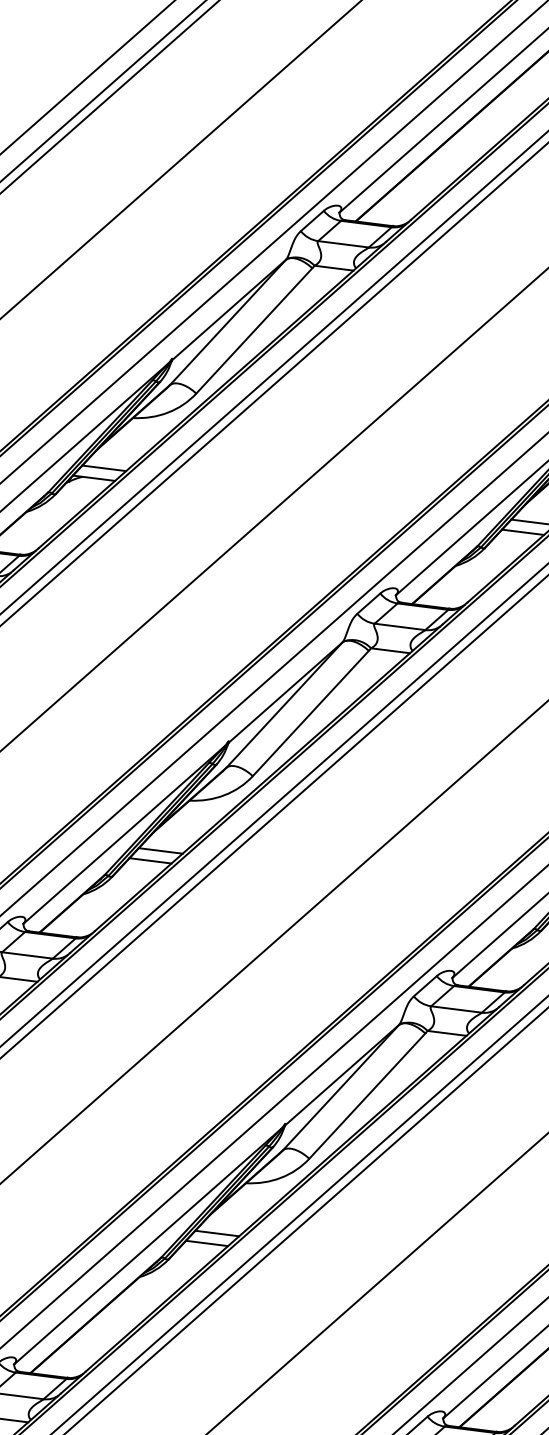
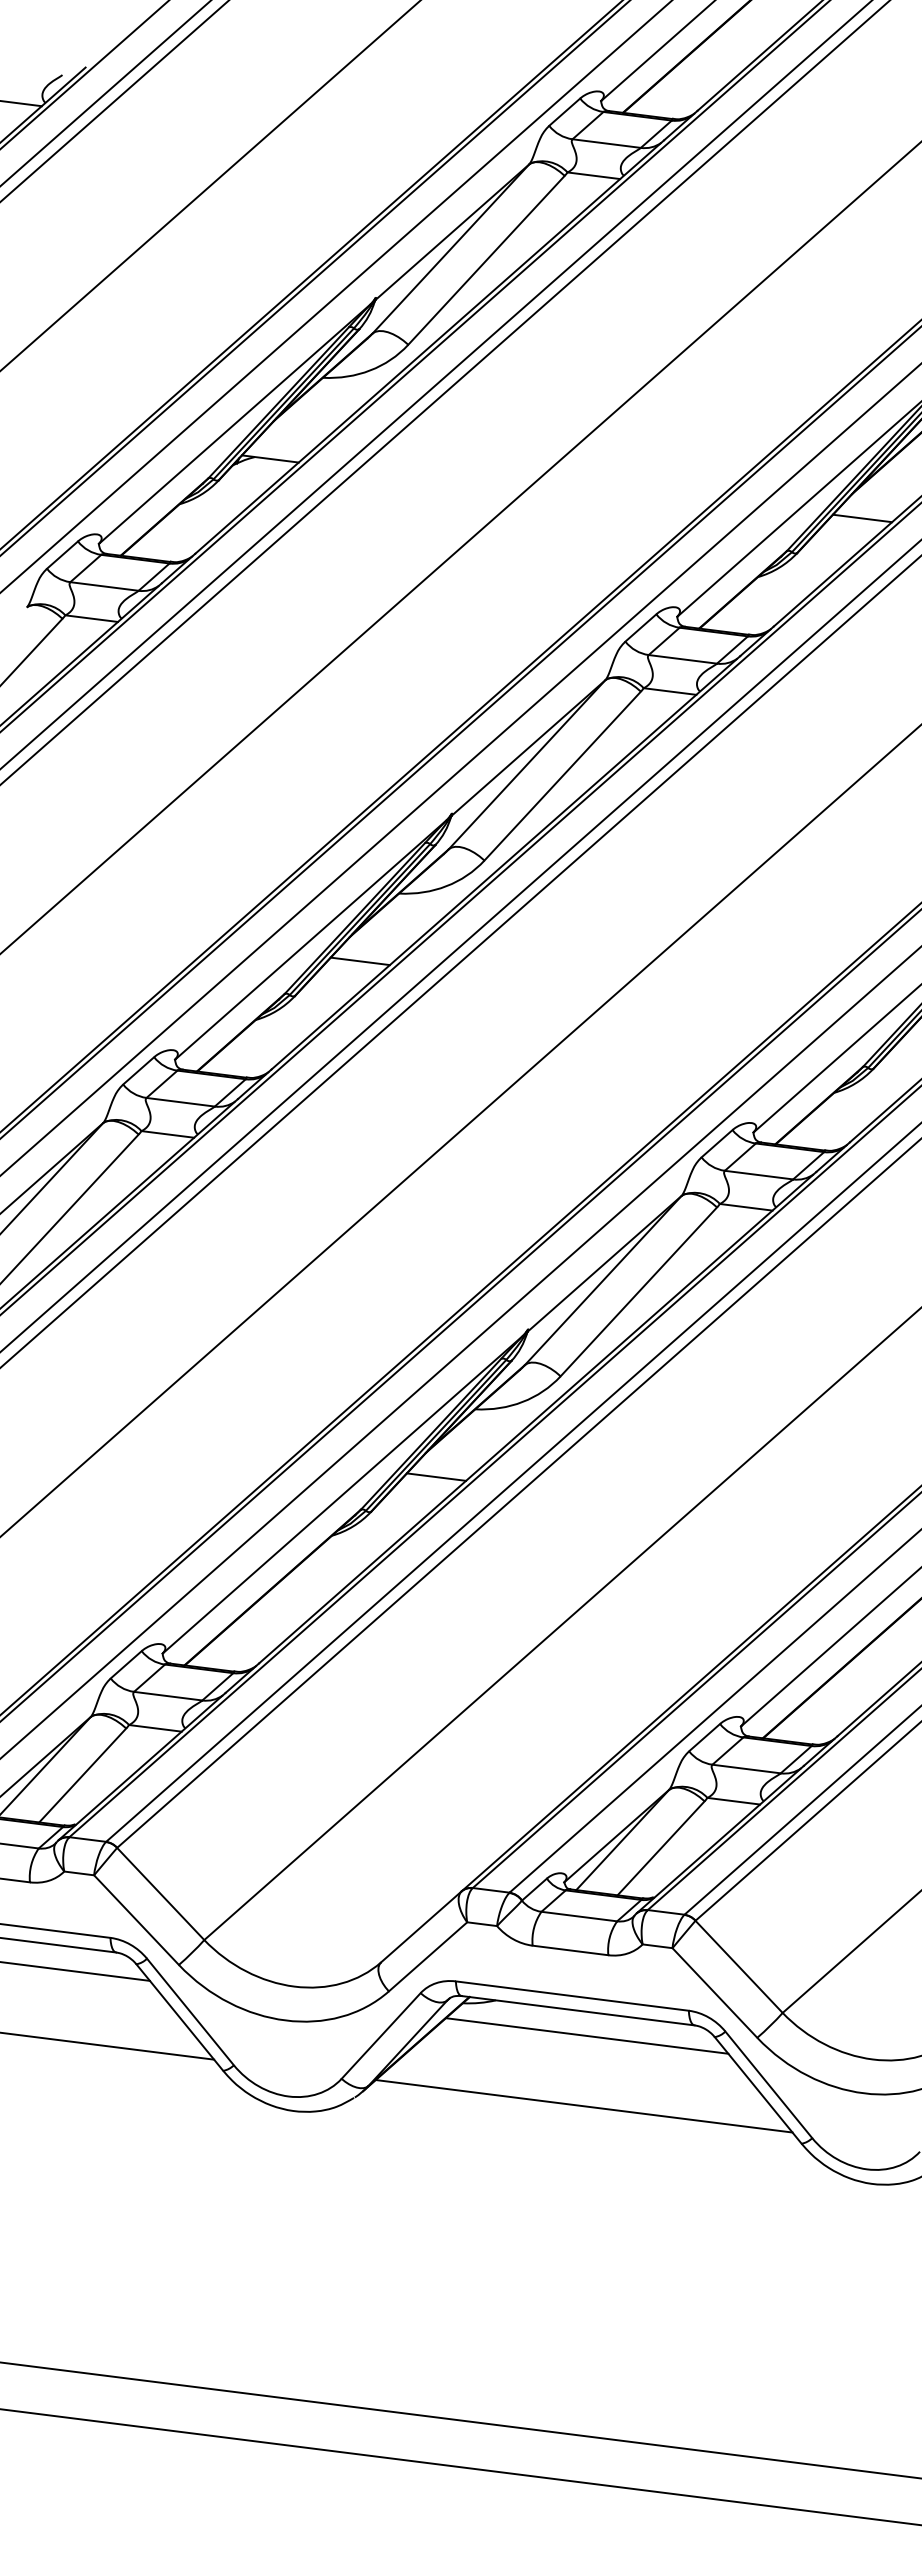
line: (103, 468) -> (283, 445), removed
line: (522, 532) -> (848, 531), removed
line: (150, 860) -> (346, 974), removed
line: (206, 1243) -> (422, 1490), removed

